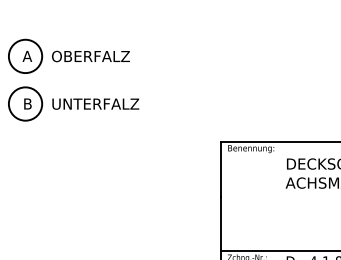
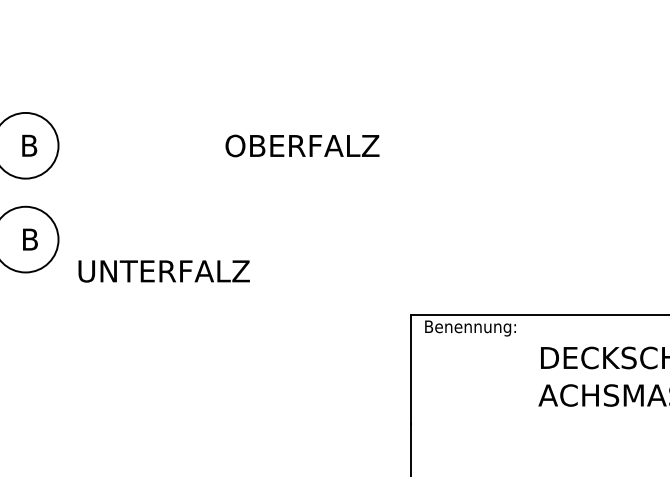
text: (27, 55) -> (29, 143), A -> B
text: (90, 56) -> (301, 145), moved
text: (95, 103) -> (163, 270), moved

